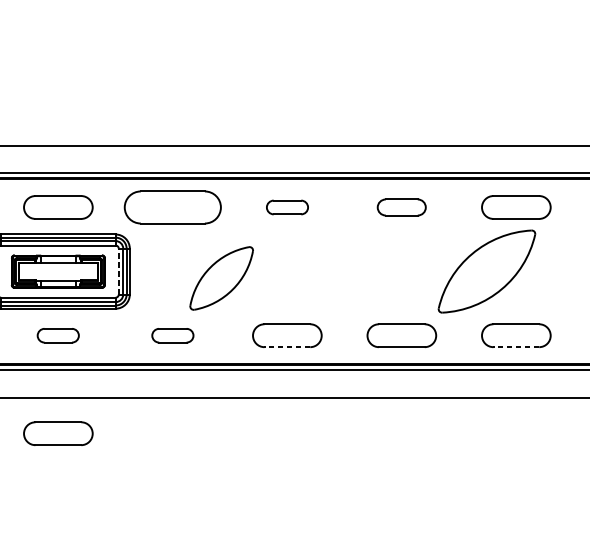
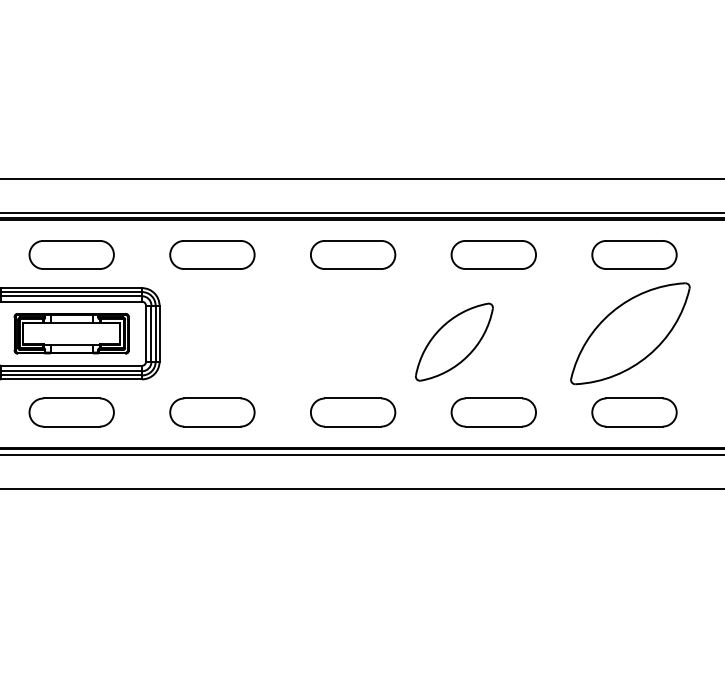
part: (172, 207) -> (212, 254), size x0.71
part: (287, 207) -> (353, 254), size x1.67
part: (401, 207) -> (493, 254), size x1.43
line: (118, 271) -> (145, 333), dashed -> solid
part: (487, 271) -> (630, 333), moved
part: (221, 277) -> (454, 341), moved
part: (58, 335) -> (71, 412), size x1.67
part: (172, 335) -> (212, 412), size x1.67
line: (286, 347) -> (352, 426), dashed -> solid
line: (516, 347) -> (634, 426), dashed -> solid
part: (58, 433) -> (71, 532), removed

